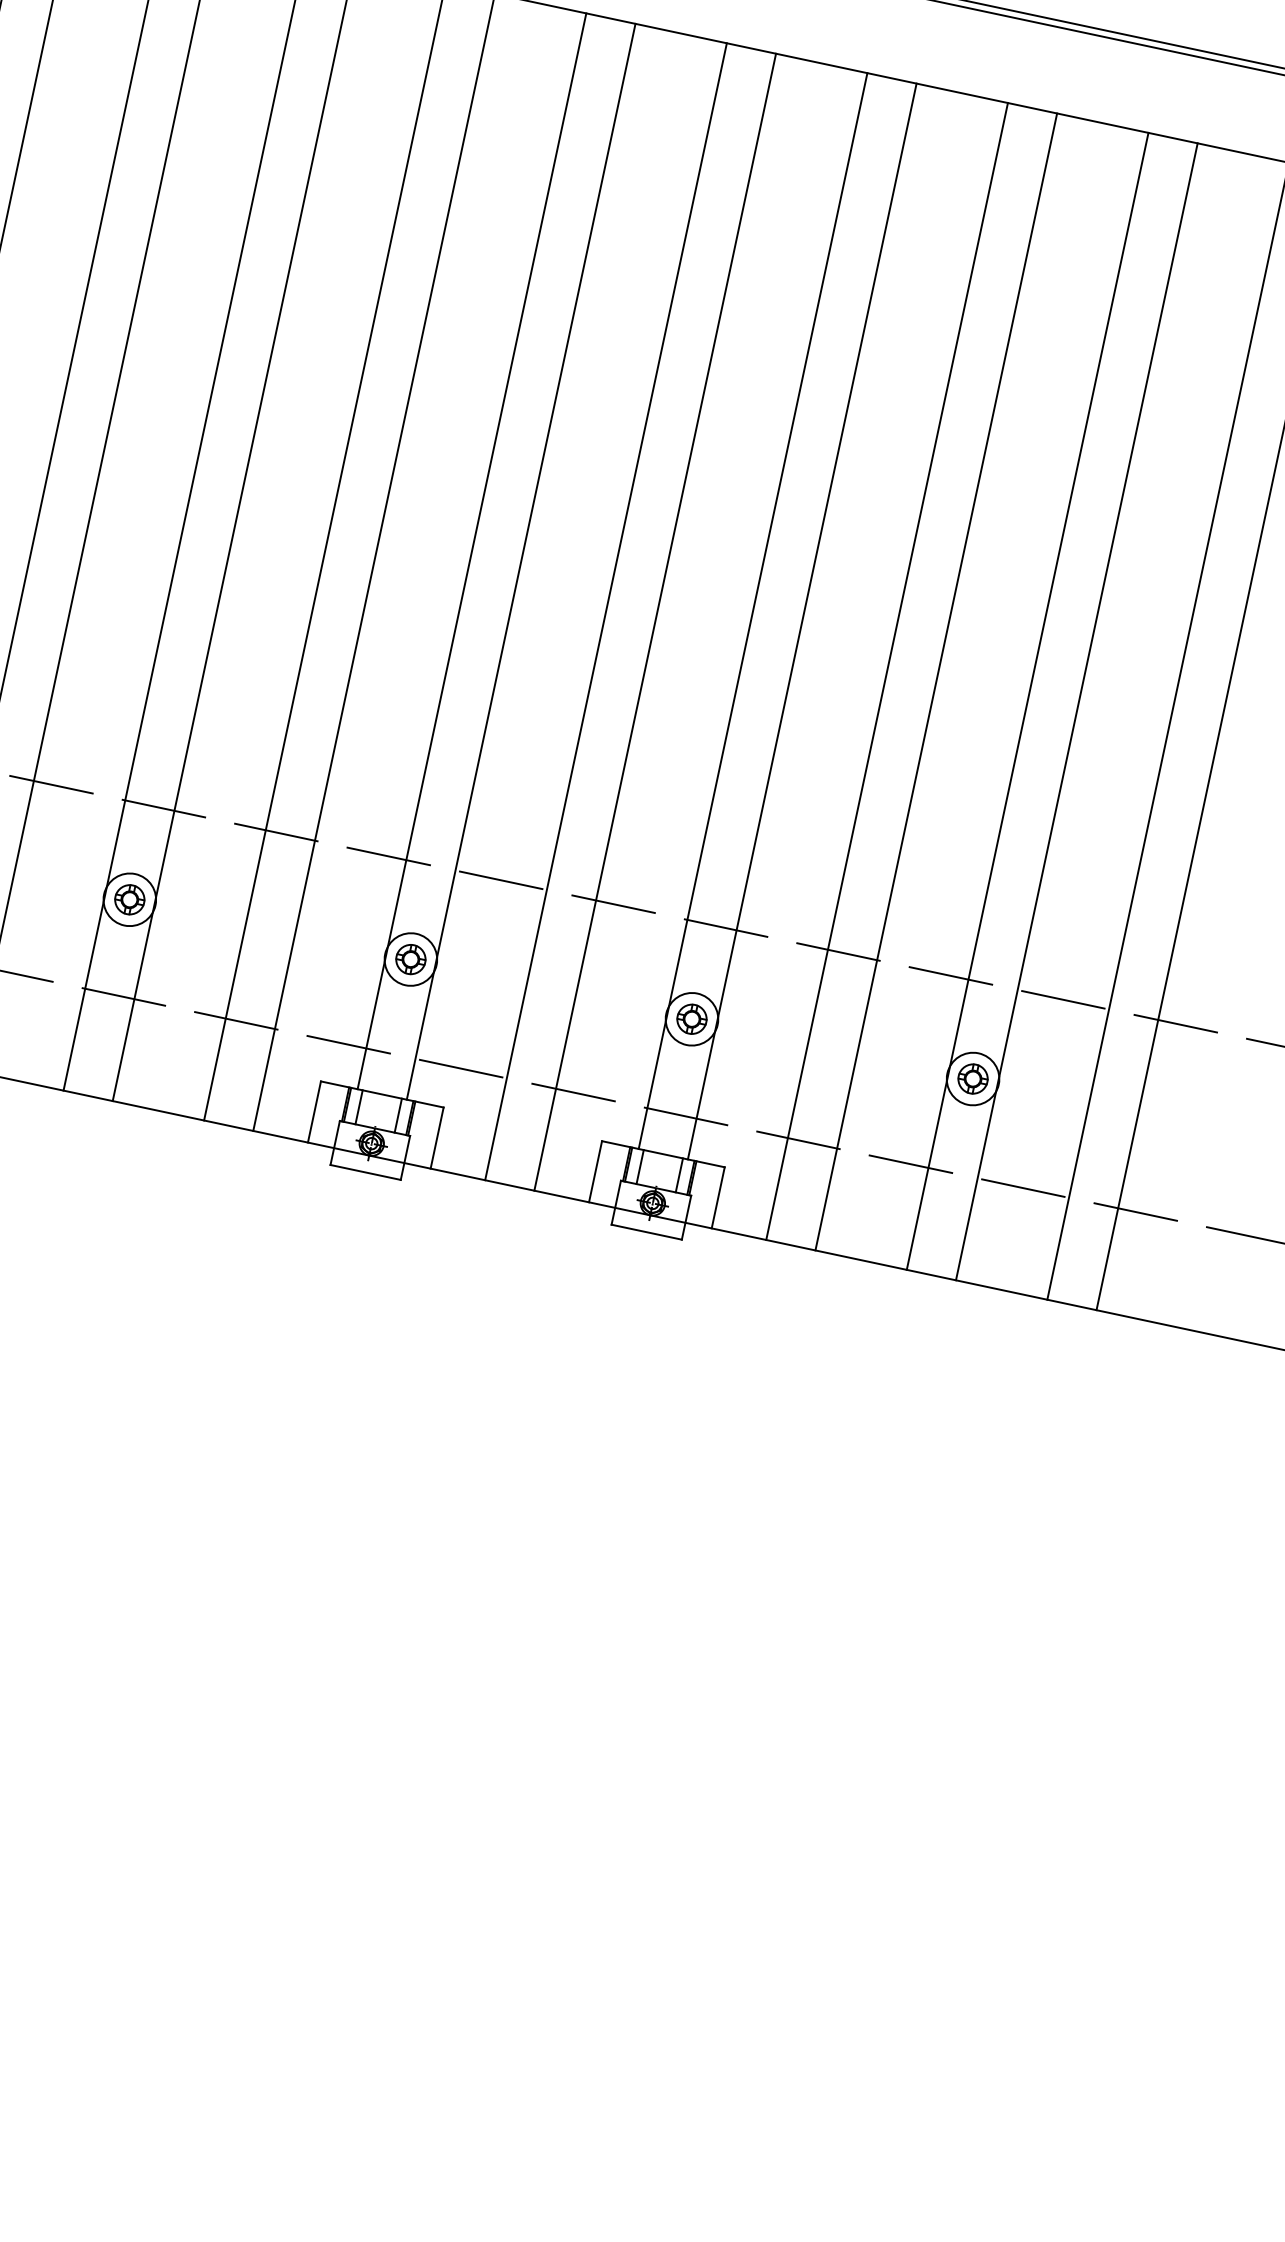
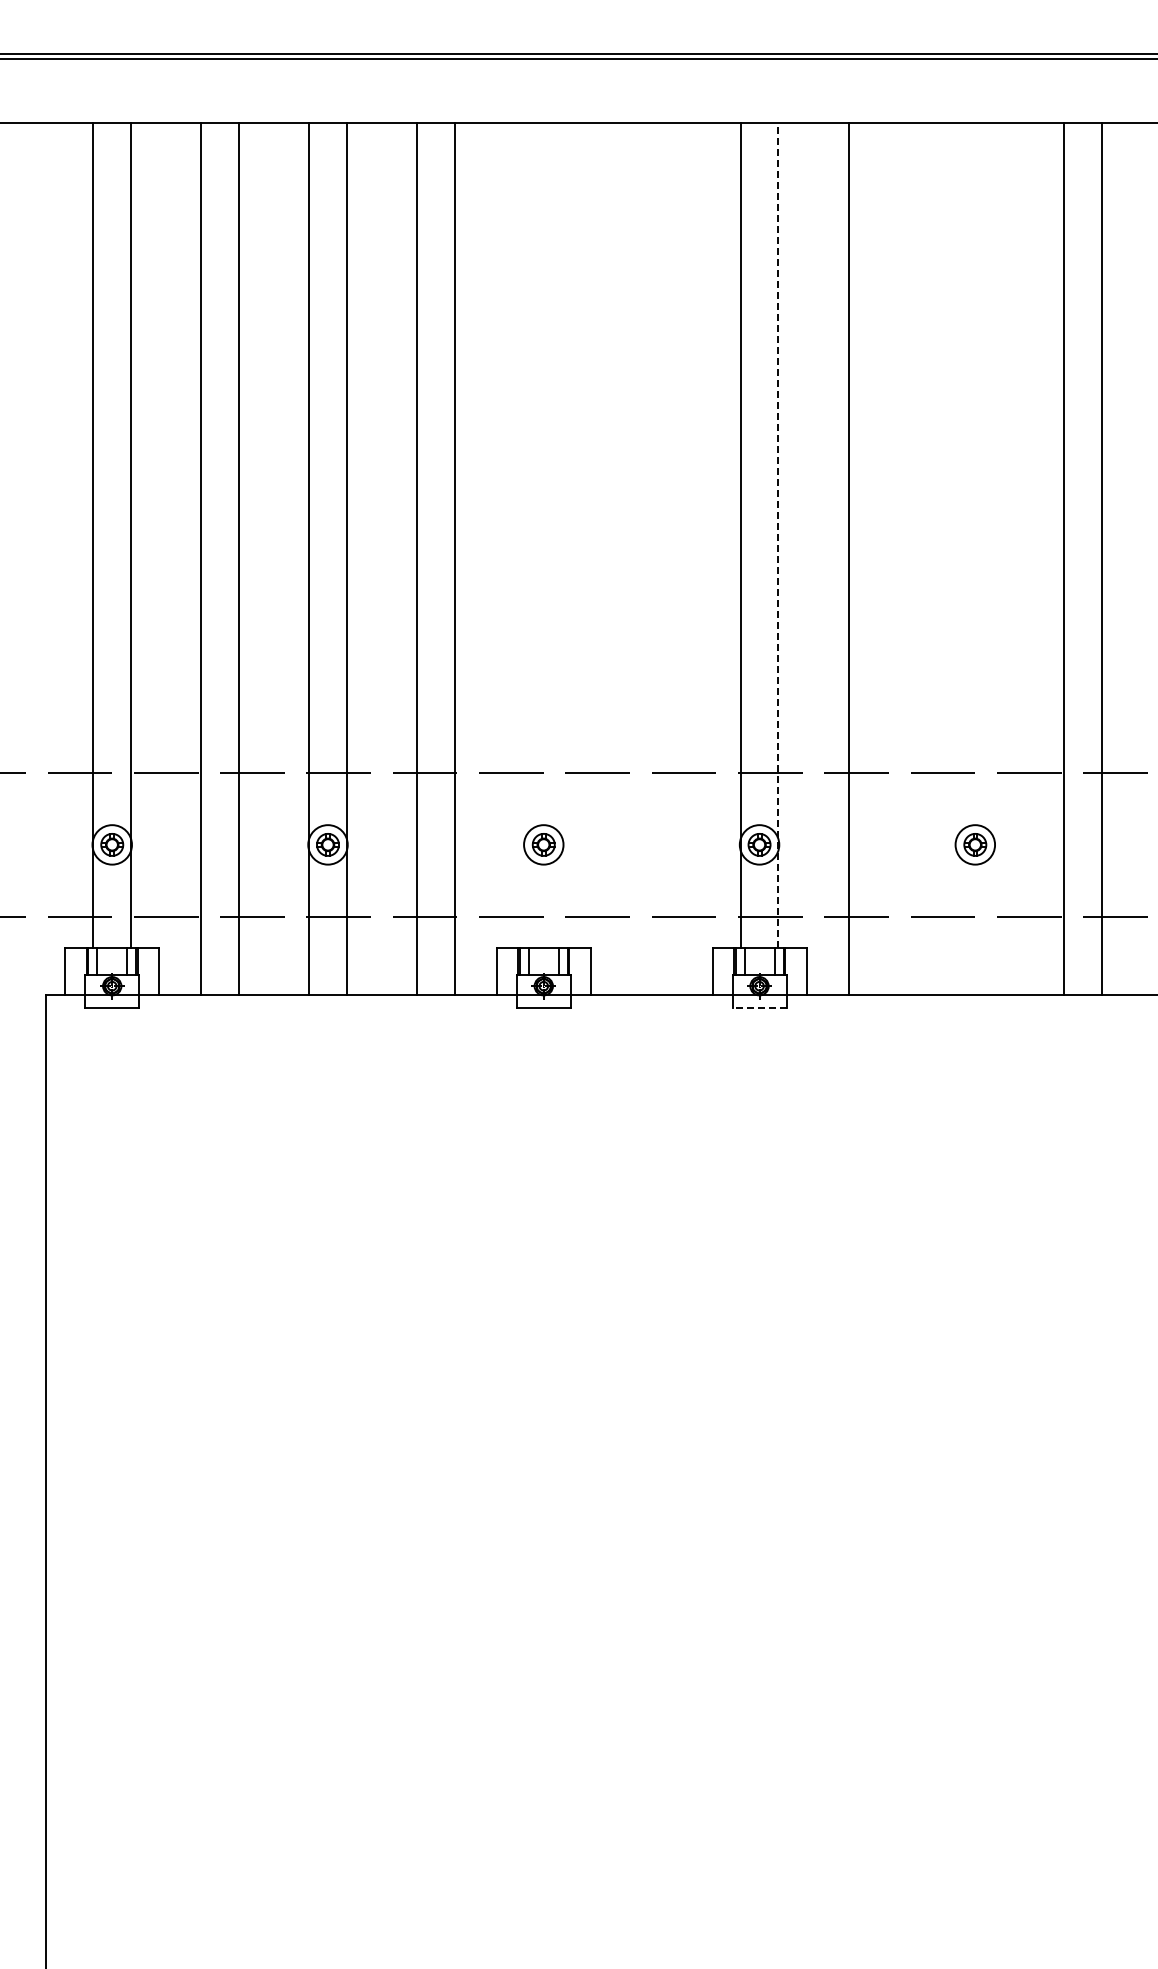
line: (471, 551) -> (524, 535), removed
line: (520, 561) -> (562, 535), removed
line: (605, 611) -> (632, 558), removed
line: (655, 621) -> (670, 558), removed
line: (802, 621) -> (778, 535), solid -> dashed
line: (936, 681) -> (886, 558), removed
line: (1027, 700) -> (956, 558), removed
line: (1077, 711) -> (994, 558), removed
line: (646, 1232) -> (759, 1008), solid -> dashed

